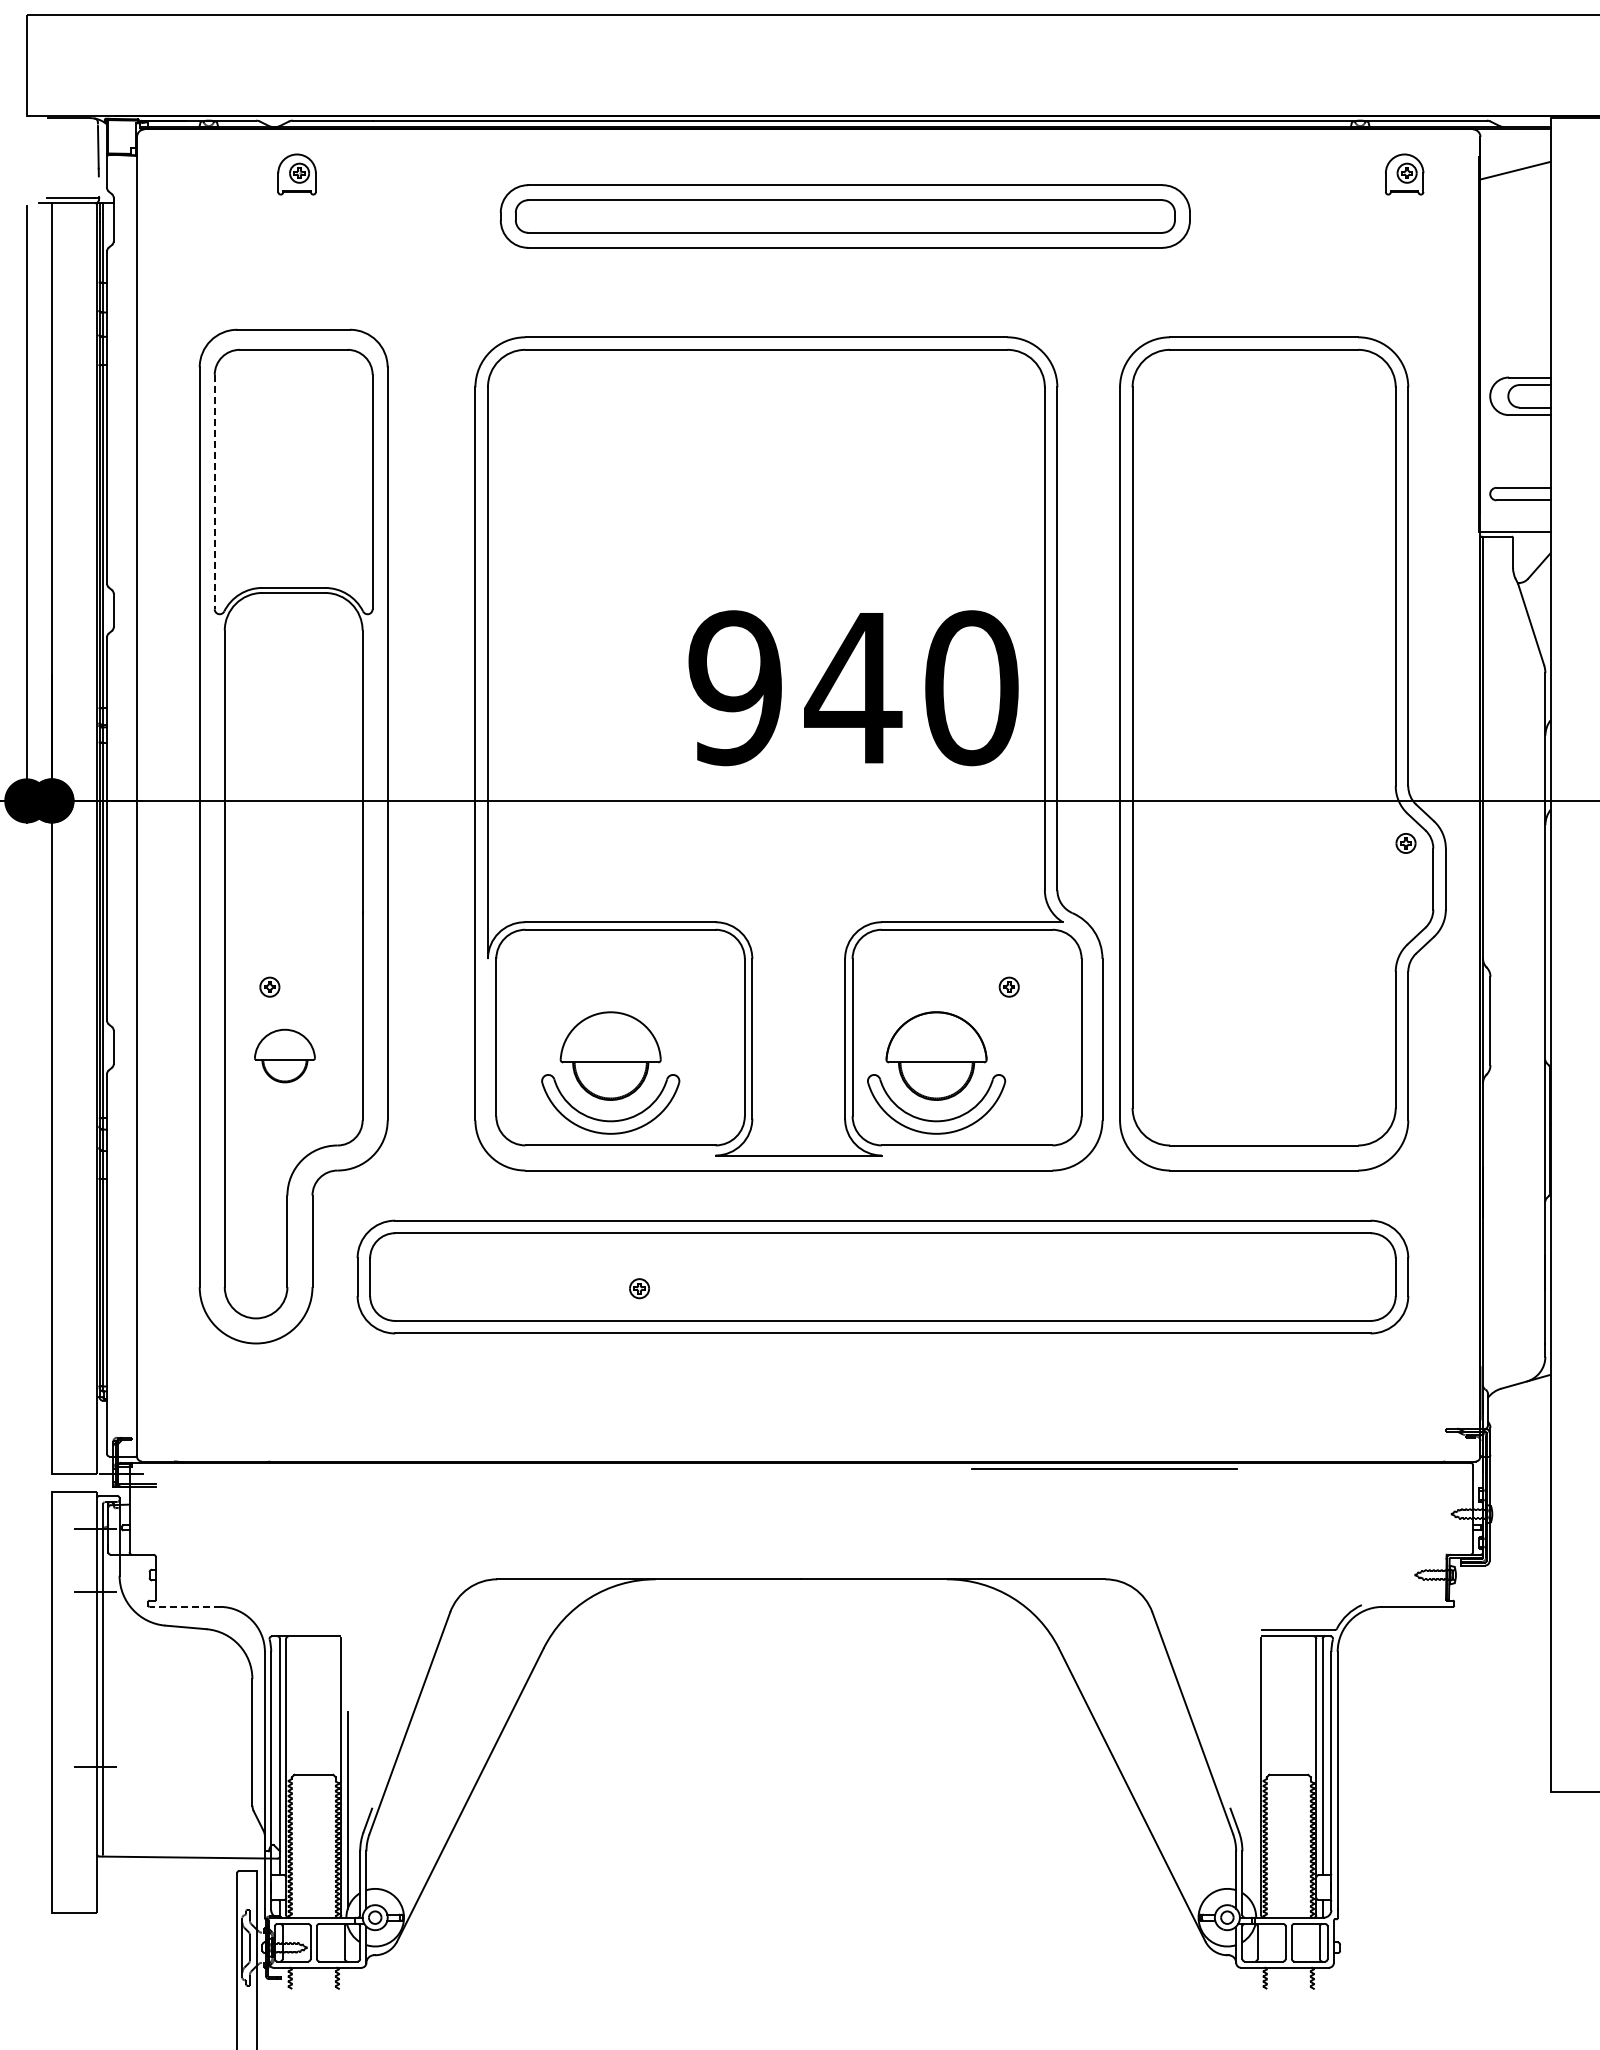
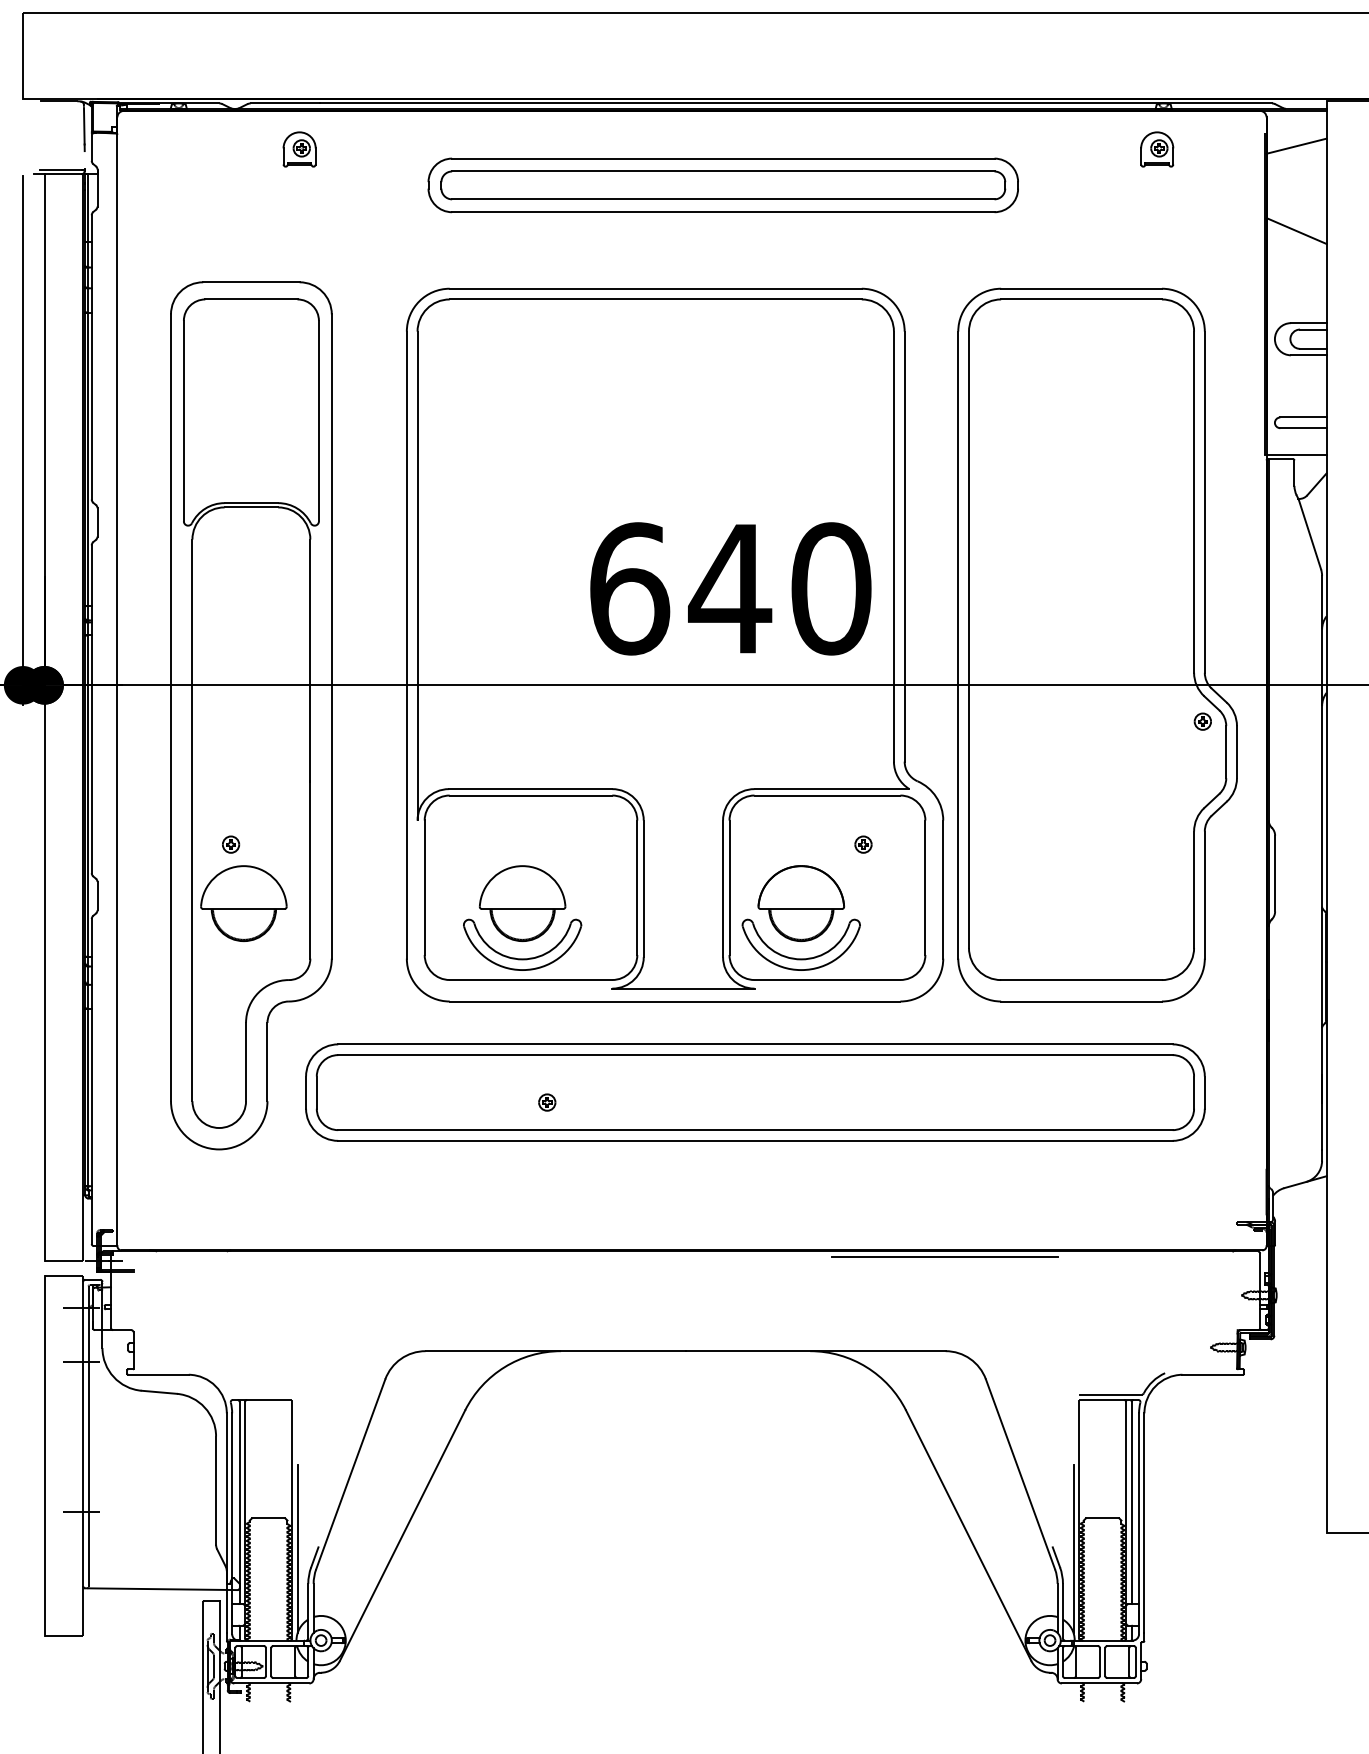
part: (296, 174) -> (299, 149), moved
part: (1404, 174) -> (1157, 149), moved
line: (1515, 269) -> (1296, 230), added
line: (214, 492) -> (183, 421), dashed -> solid
text: (735, 688) -> (629, 589), 940 -> 640
part: (284, 1055) -> (243, 903), size x1.67
line: (184, 1606) -> (158, 1374), dashed -> solid
line: (1254, 1810) -> (1073, 1548), added

